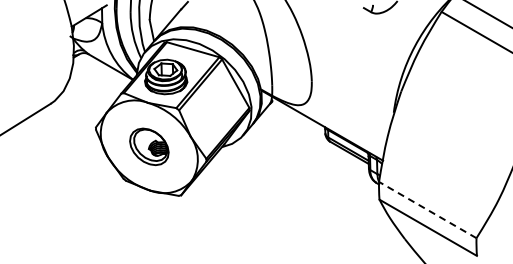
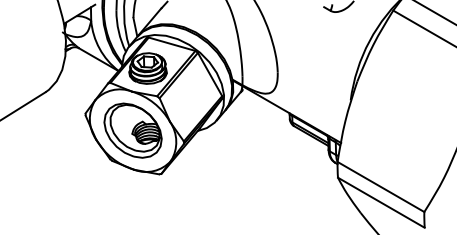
part: (149, 146) -> (133, 130), size x1.67
line: (427, 209) -> (380, 186), dashed -> solid

